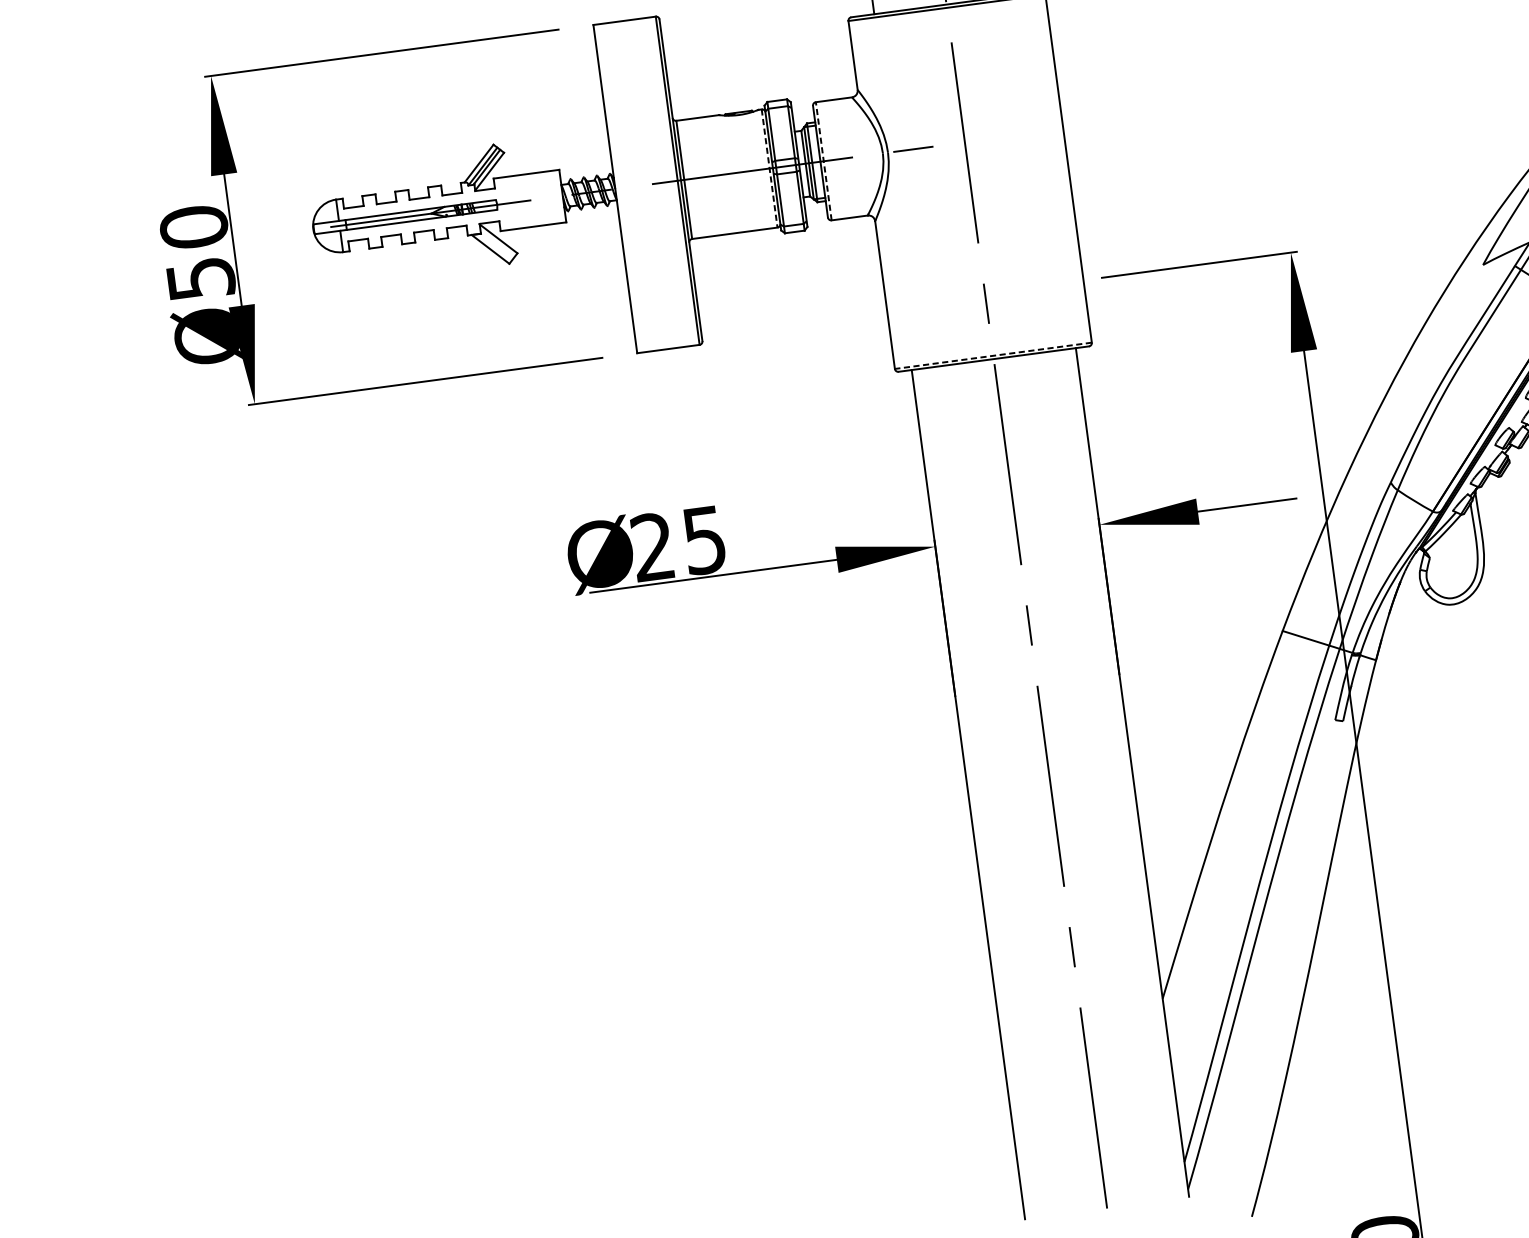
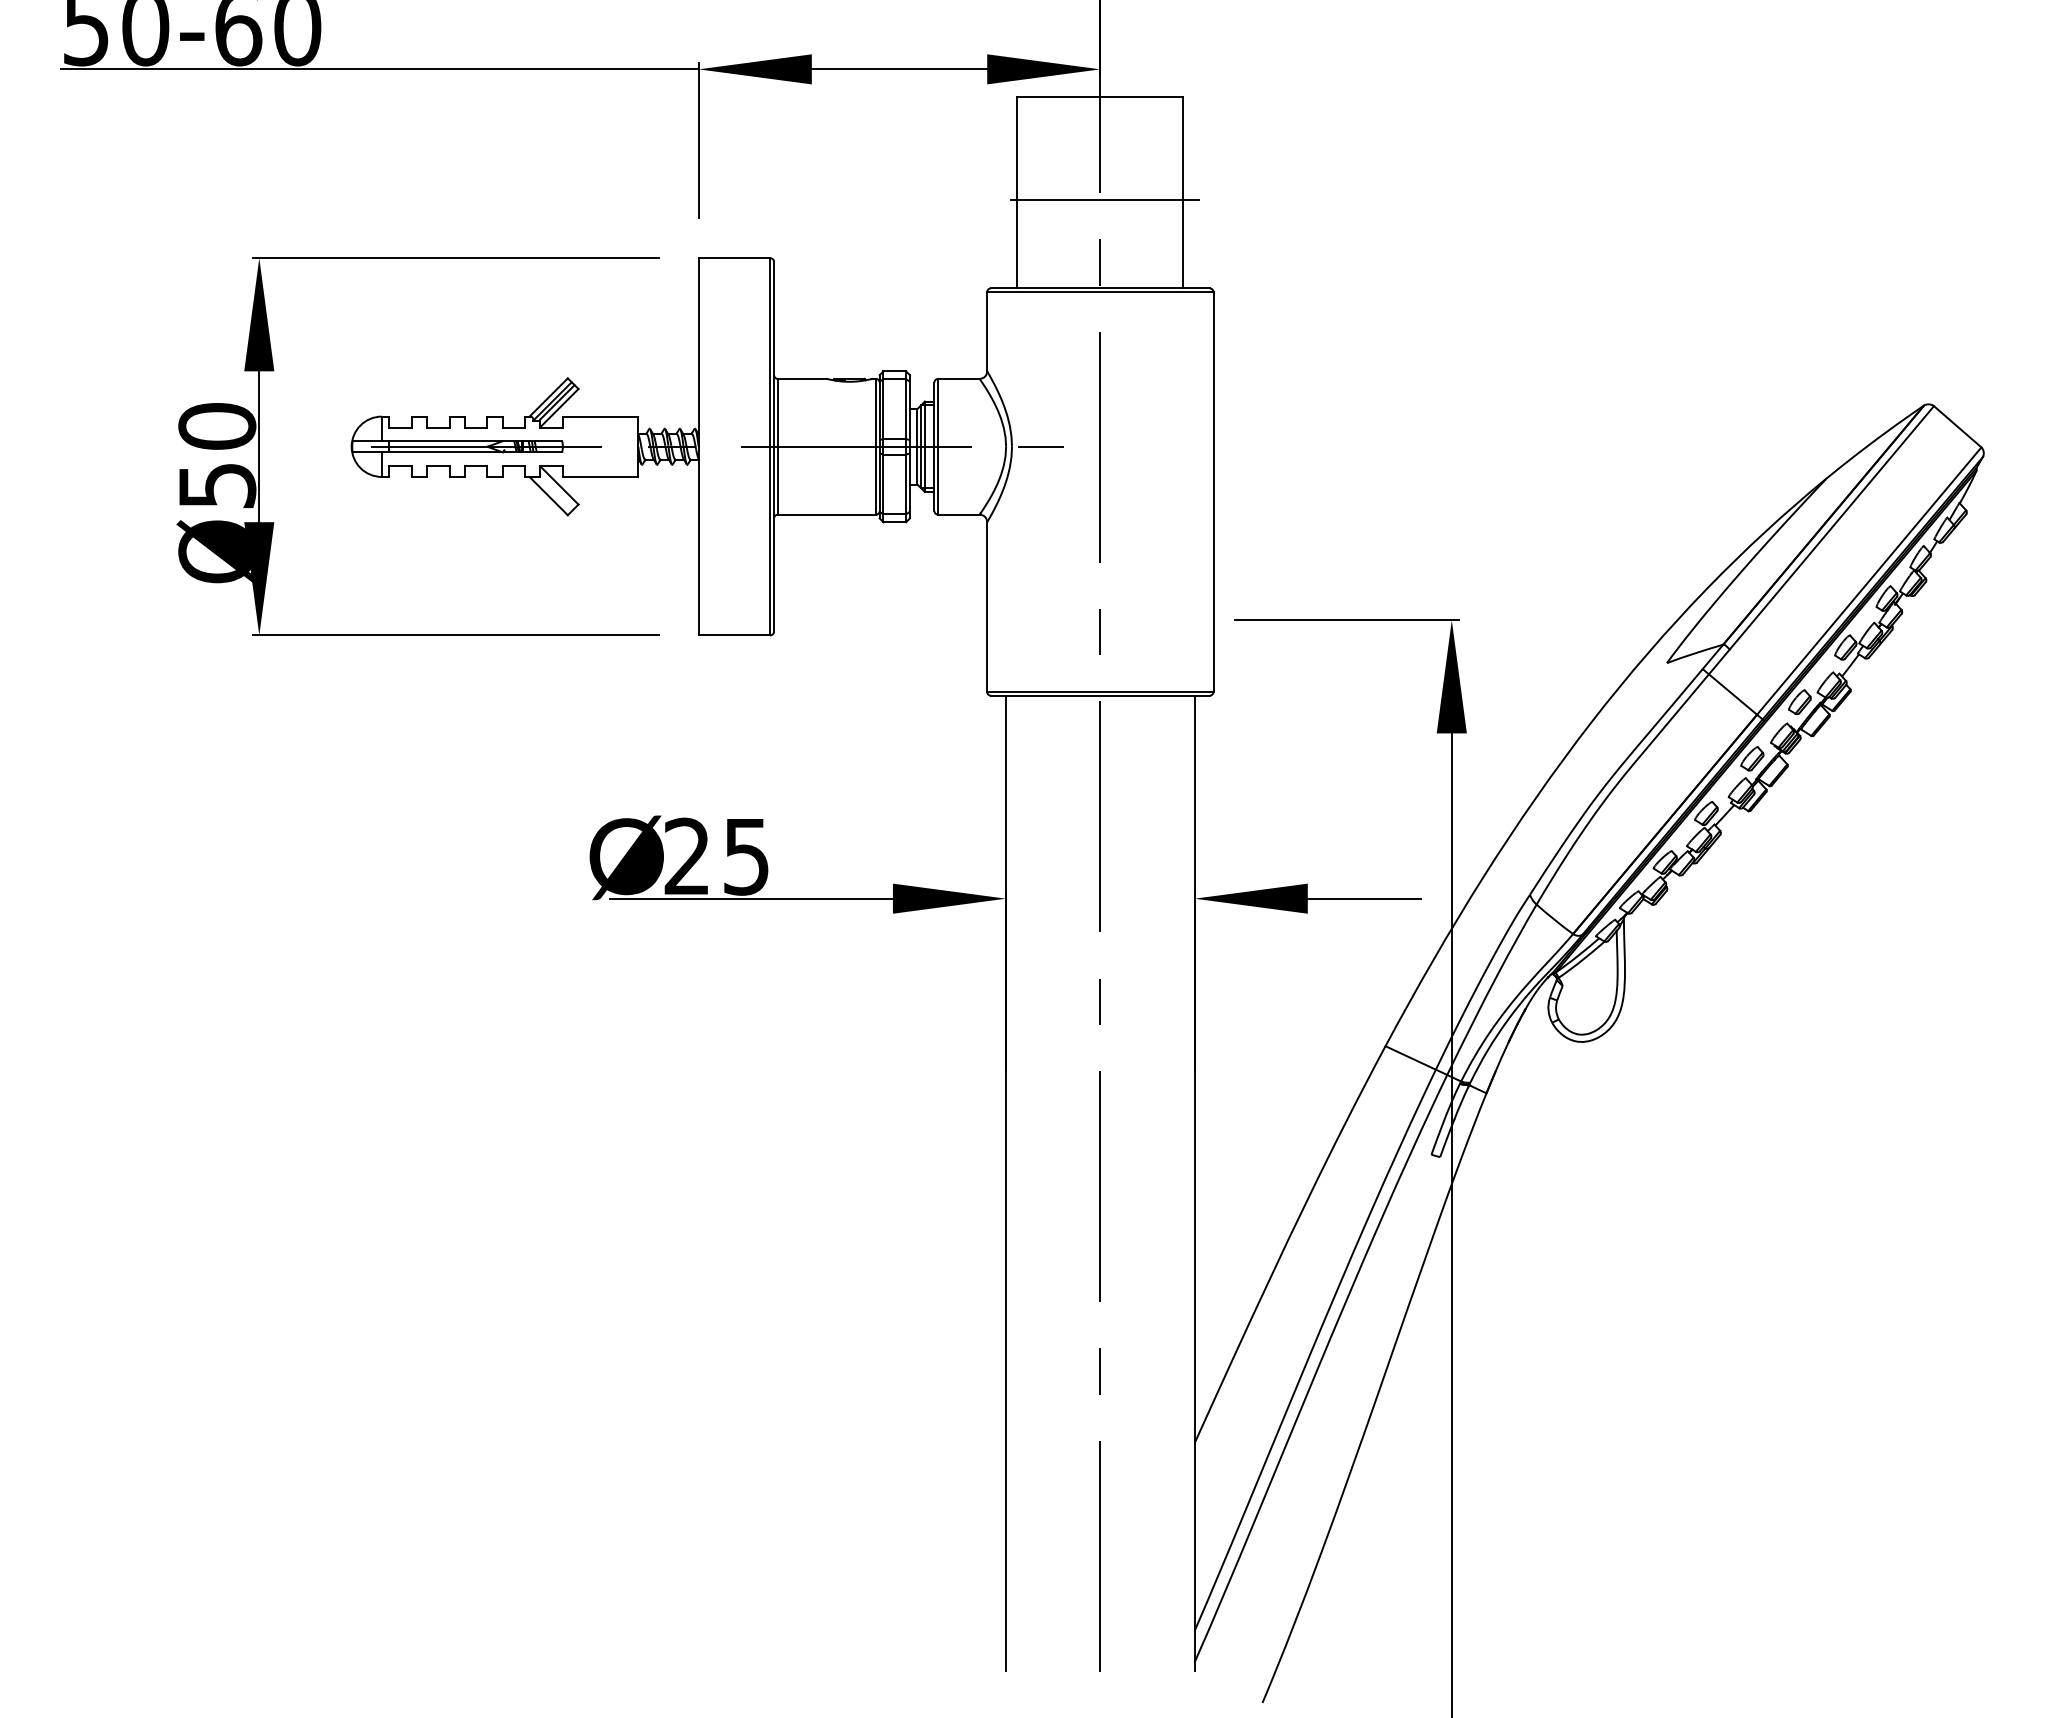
line: (824, 161) -> (938, 446), dashed -> solid
line: (769, 168) -> (875, 446), dashed -> solid
line: (992, 355) -> (1099, 691), dashed -> solid

